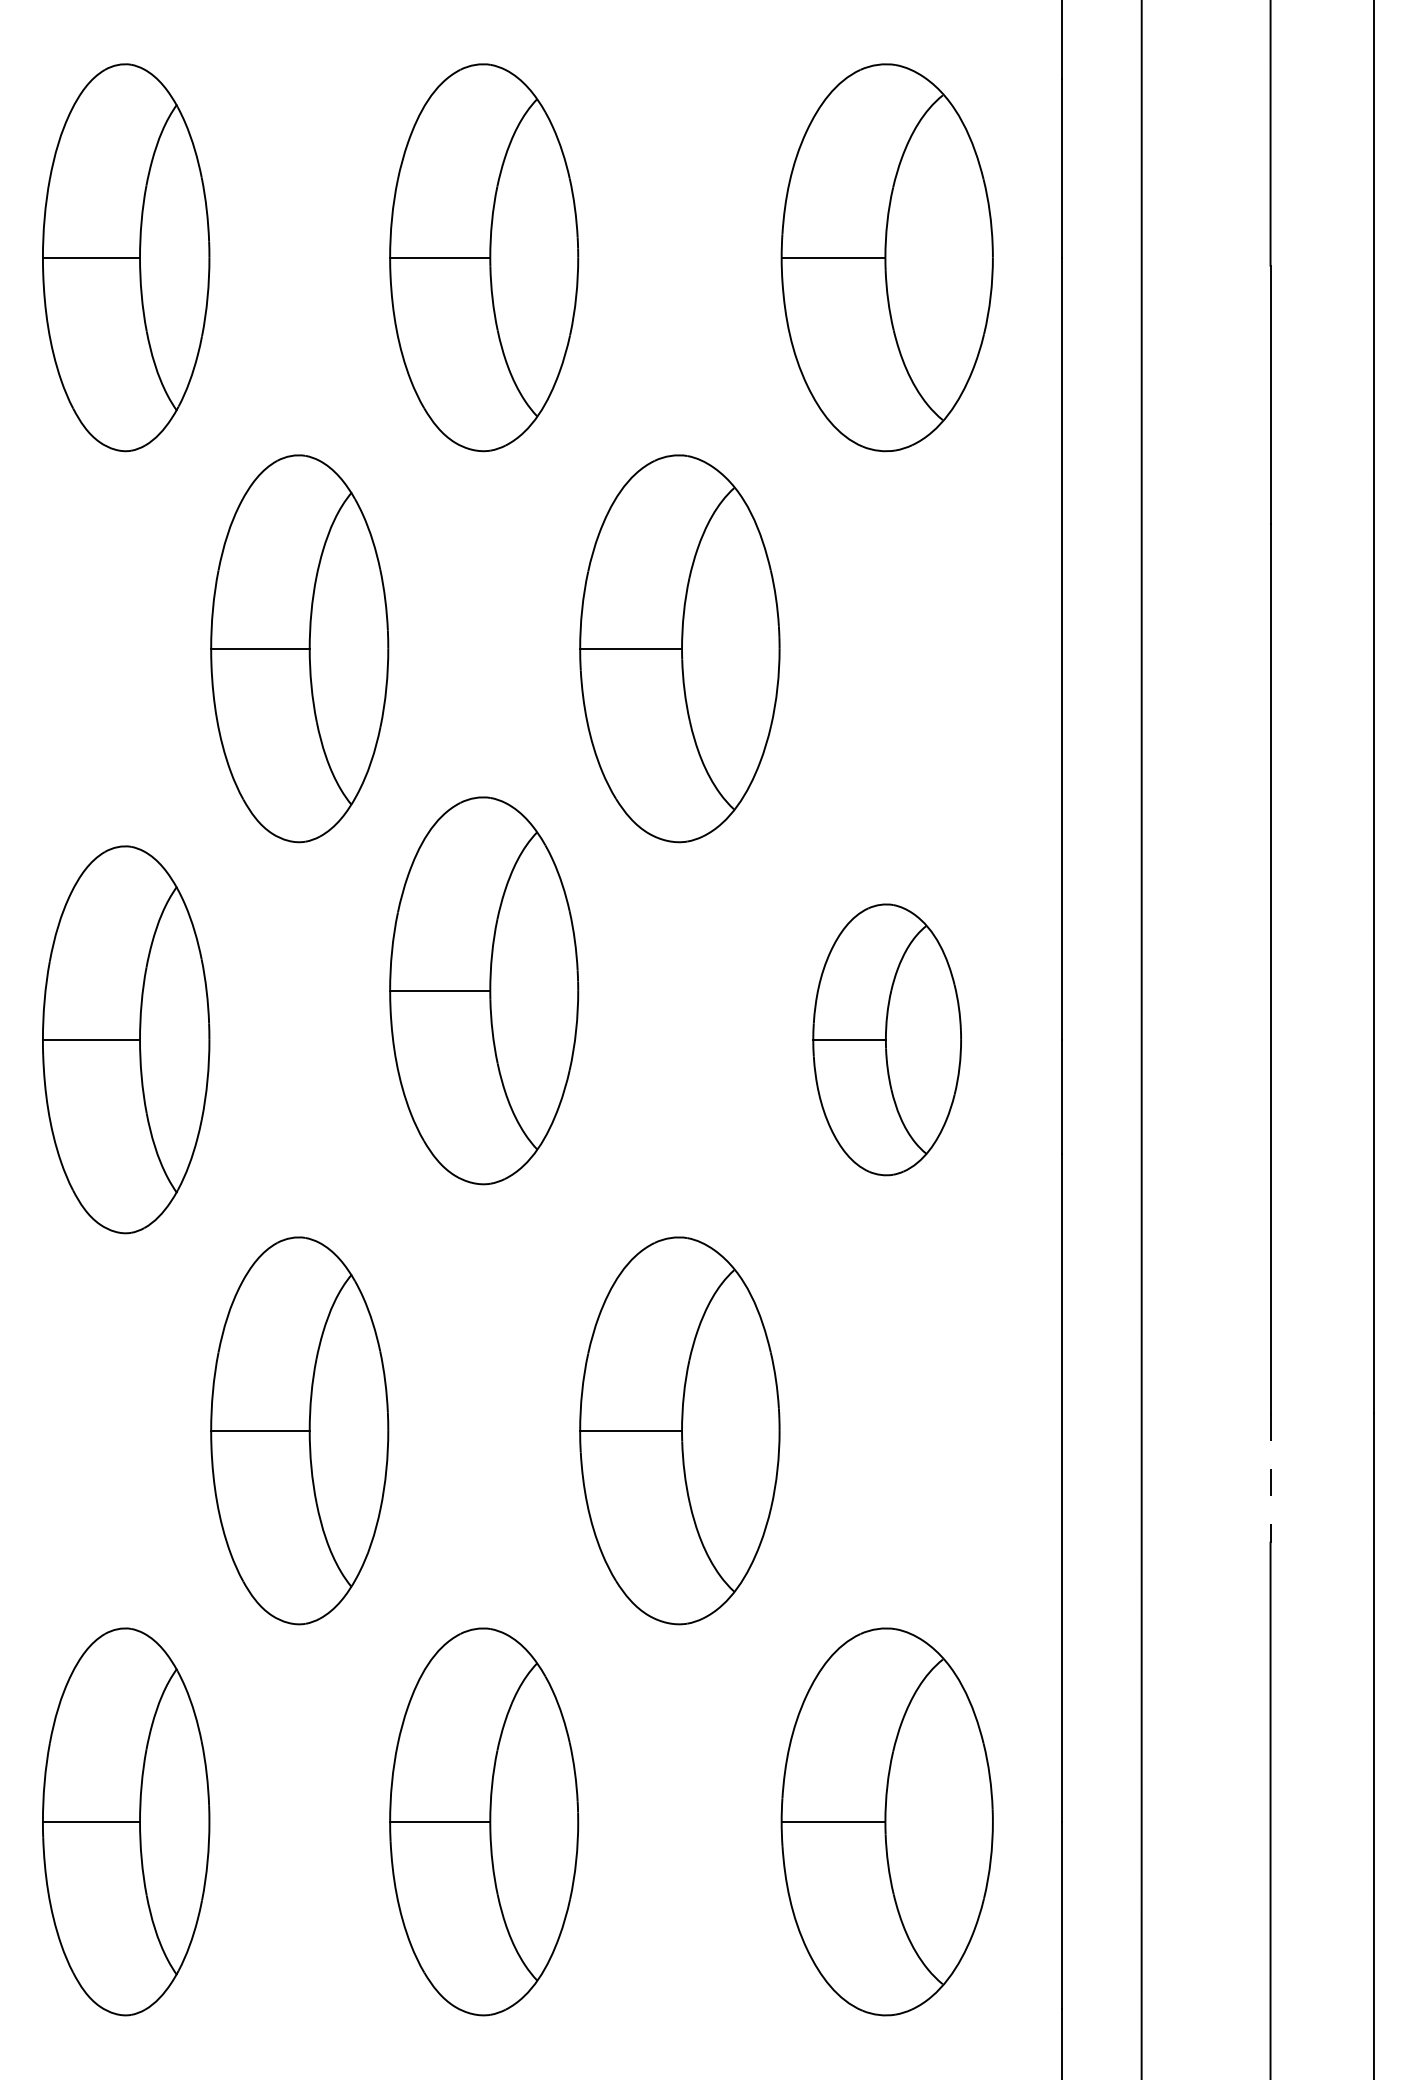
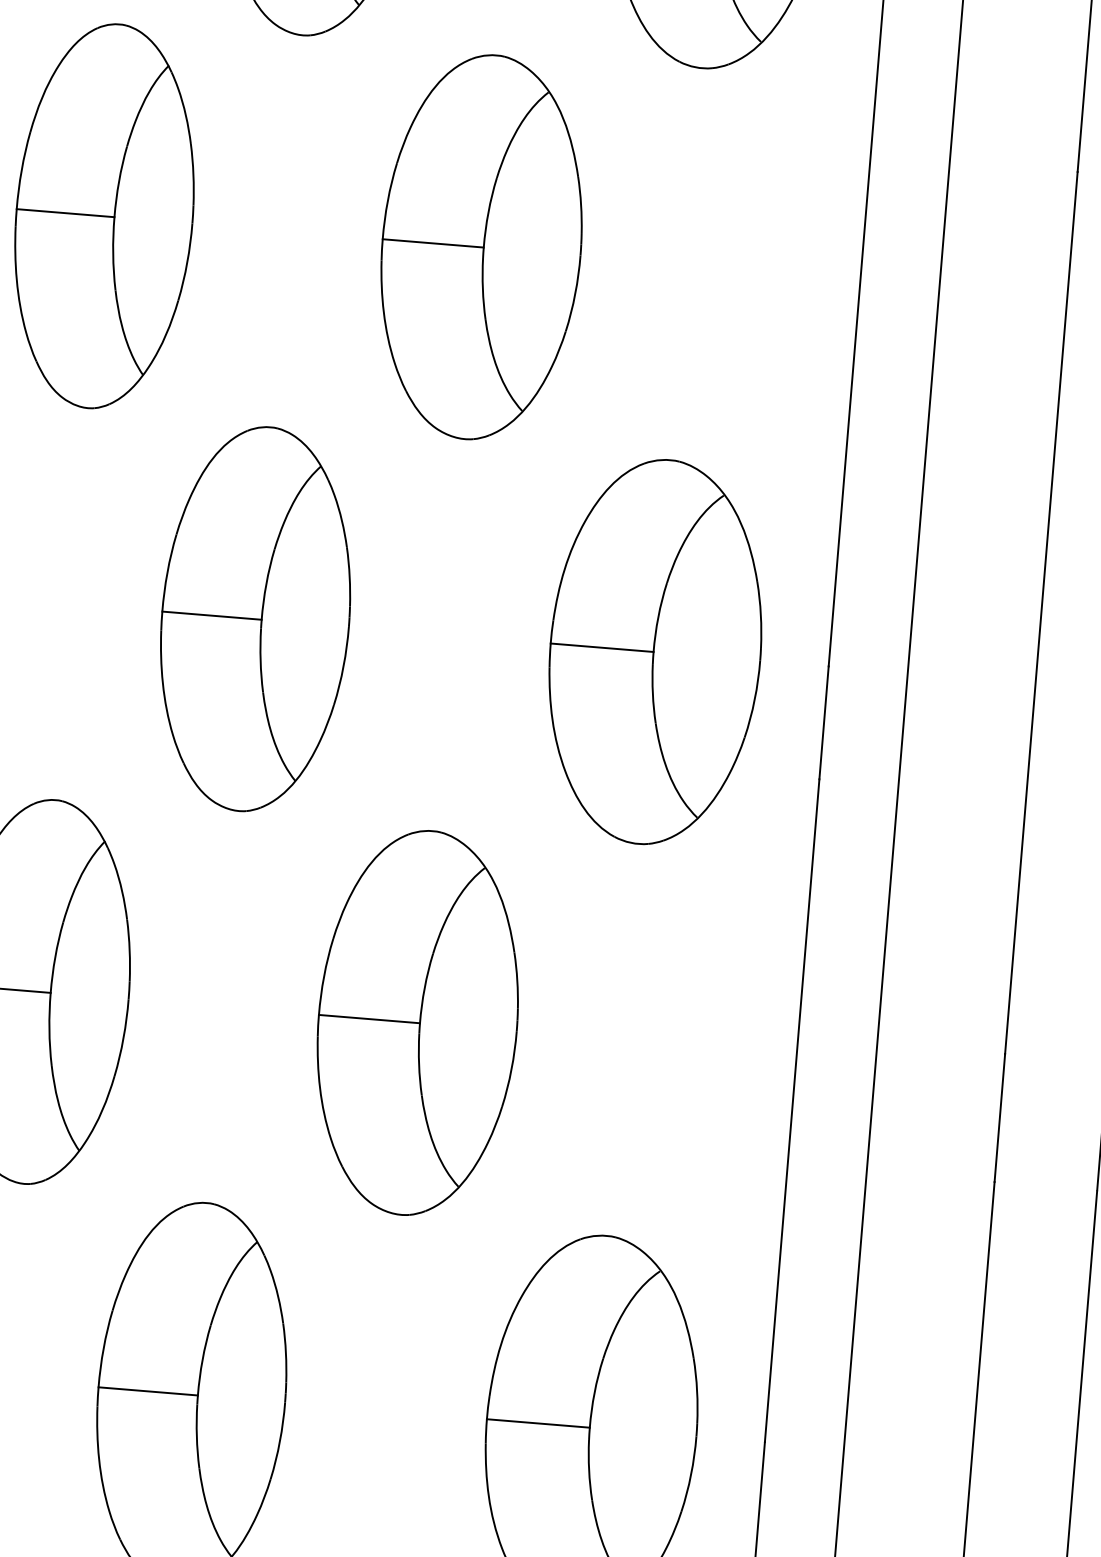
part: (484, 990) -> (255, 618), moved
part: (886, 1039) -> (654, 651), size x1.43
line: (1270, 1478) -> (999, 1118), dashed -> solid

